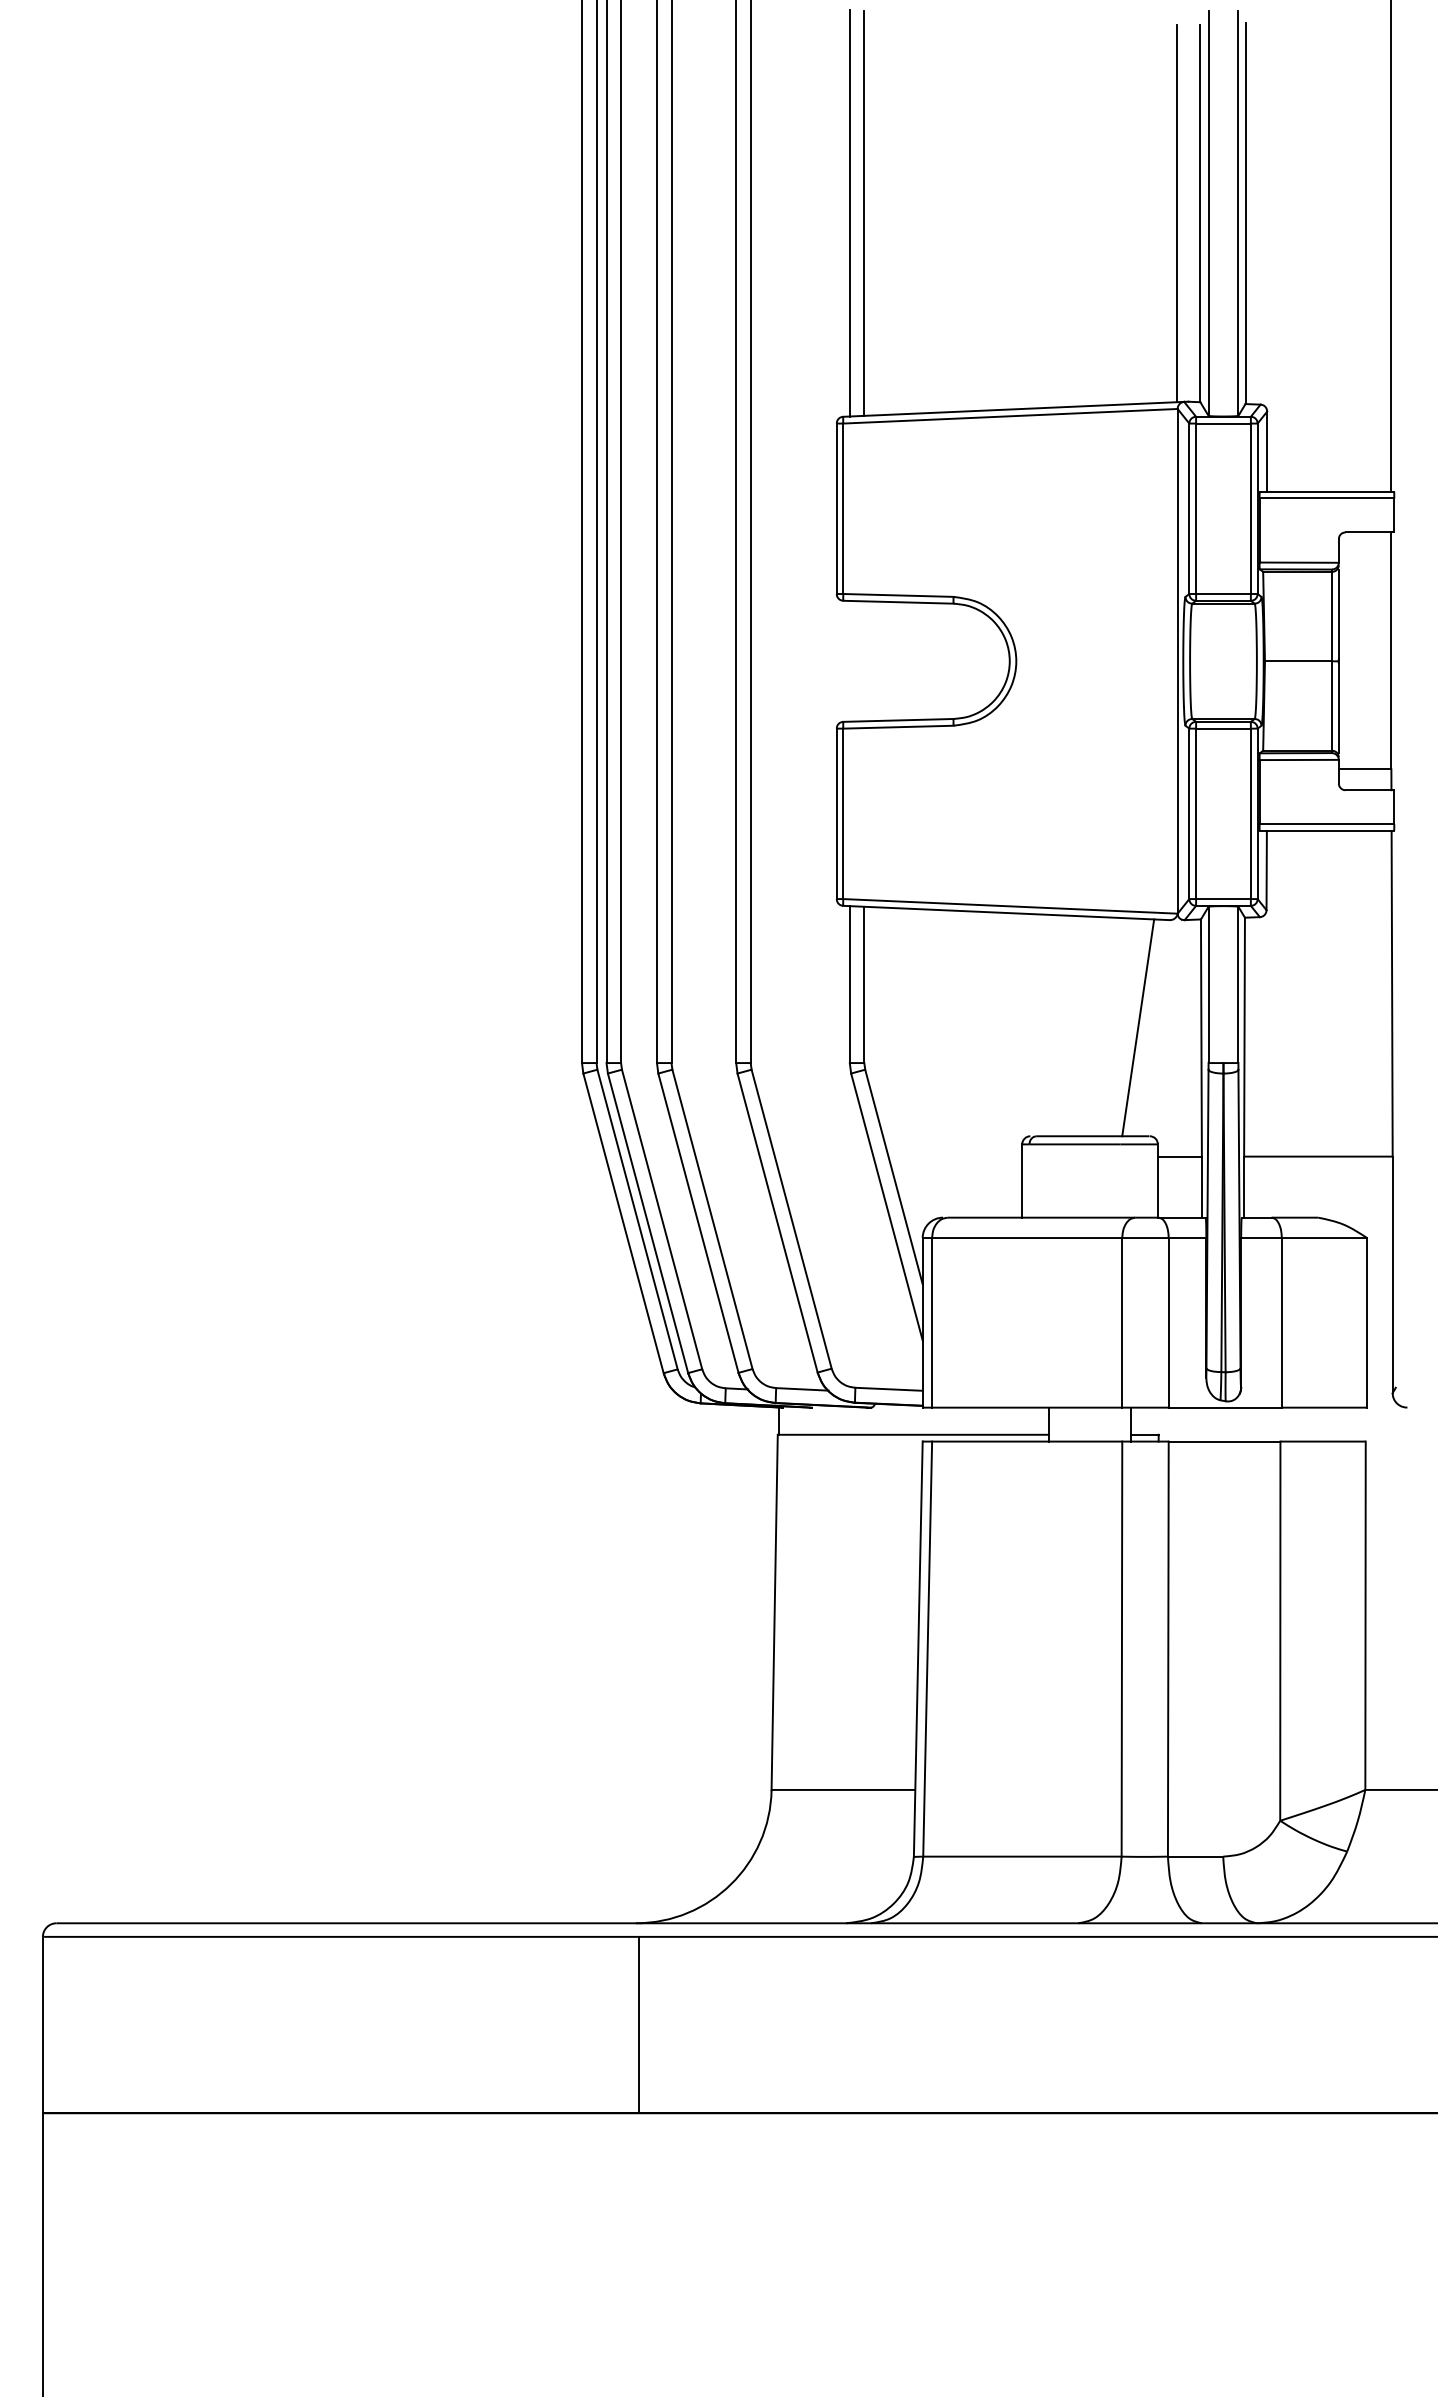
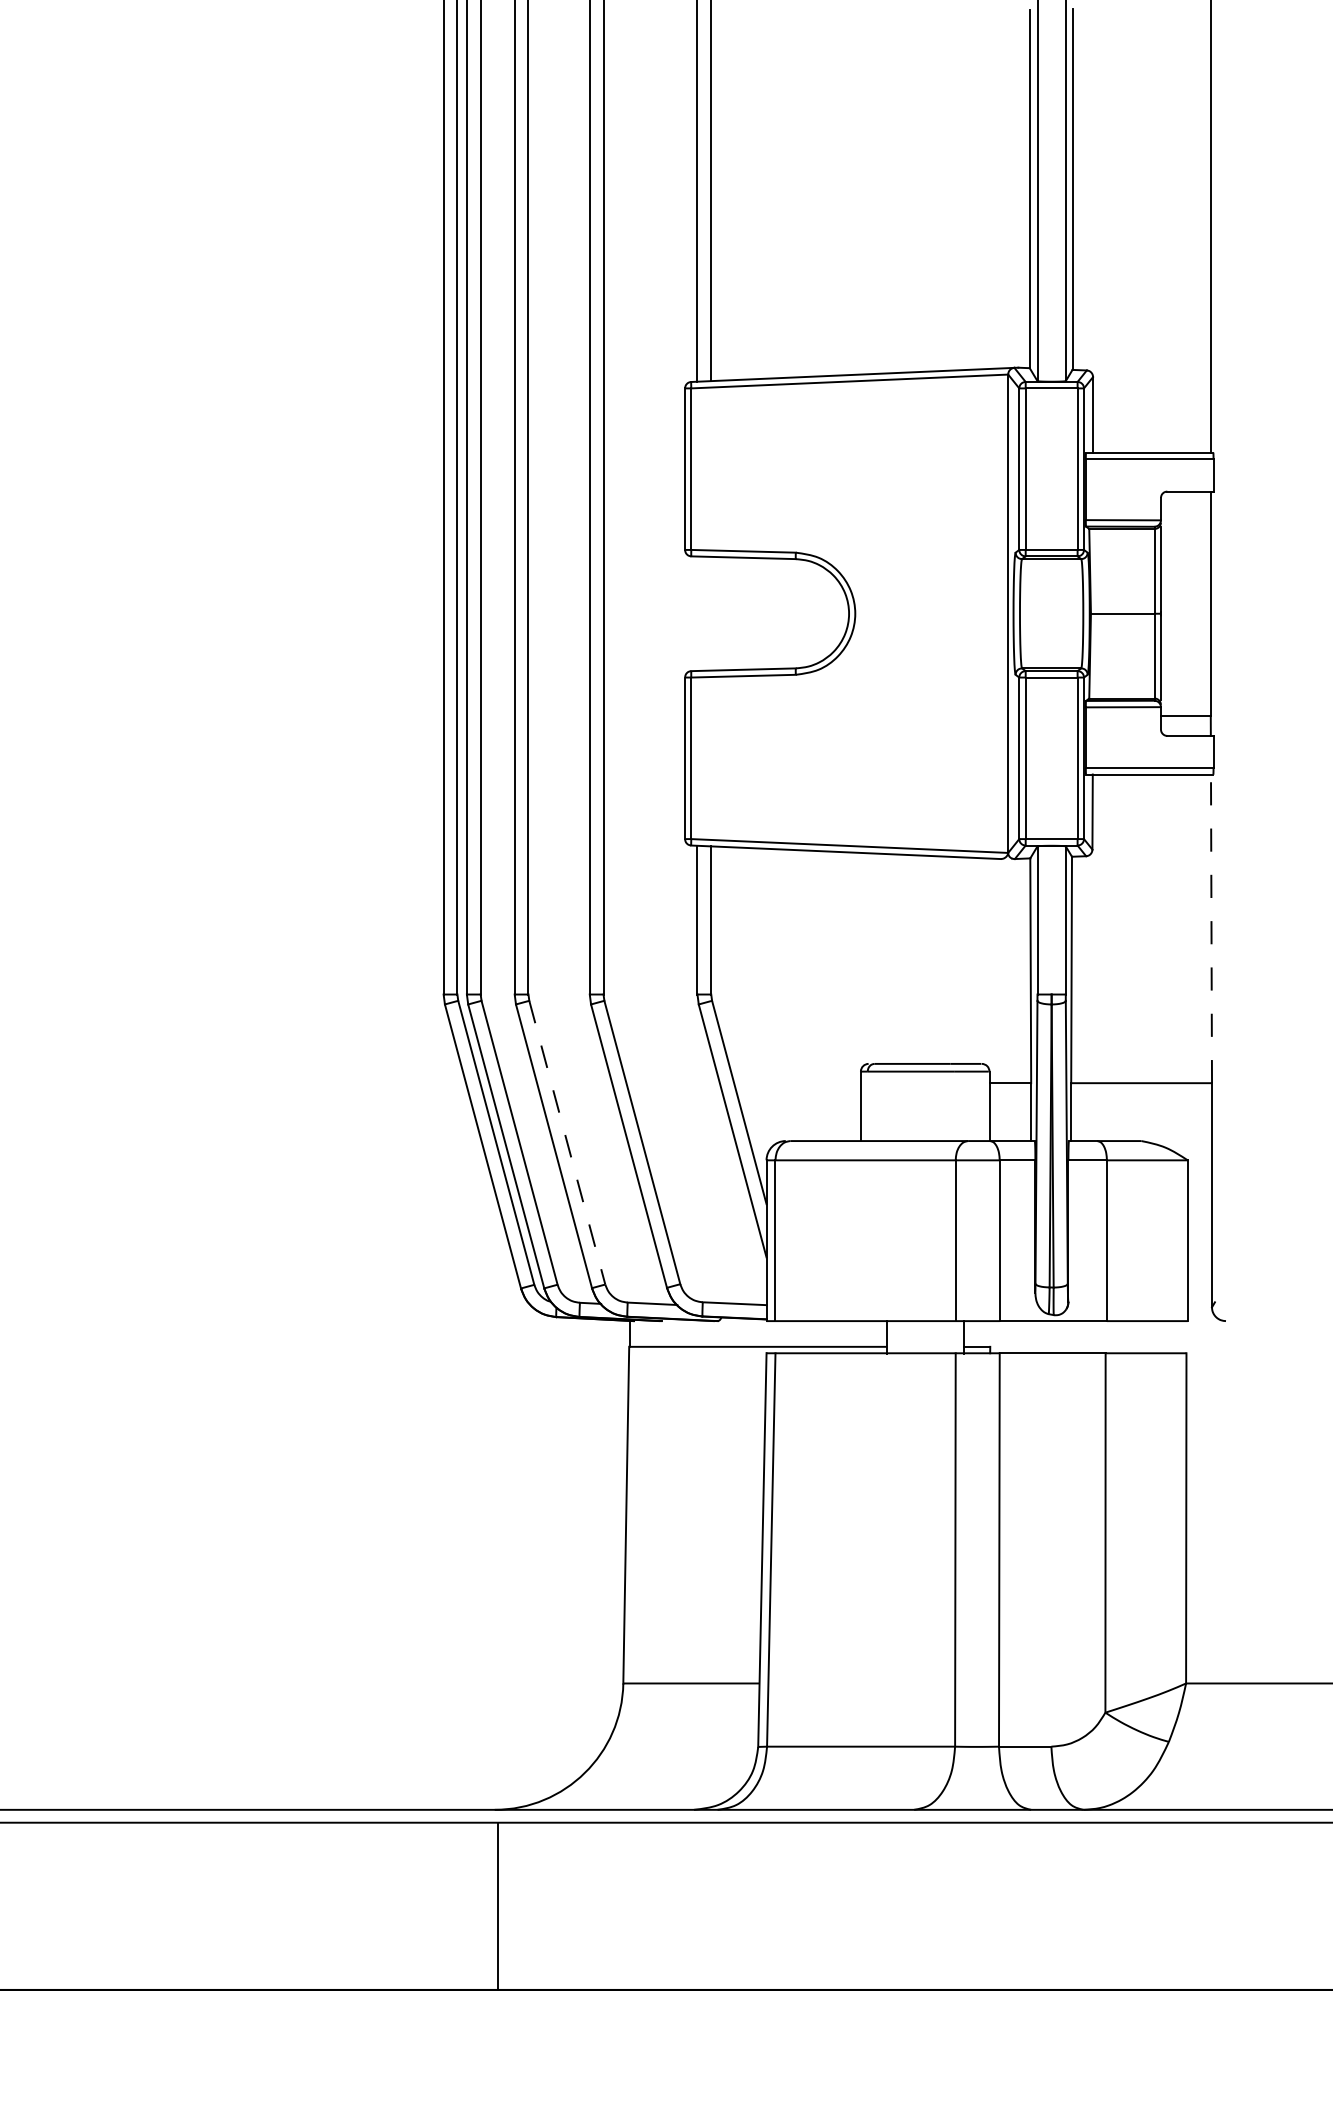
line: (1176, 213) -> (1007, 189), removed
line: (1392, 993) -> (1211, 928), solid -> dashed
line: (1138, 1027) -> (971, 960), removed
line: (712, 1219) -> (567, 1142), solid -> dashed

